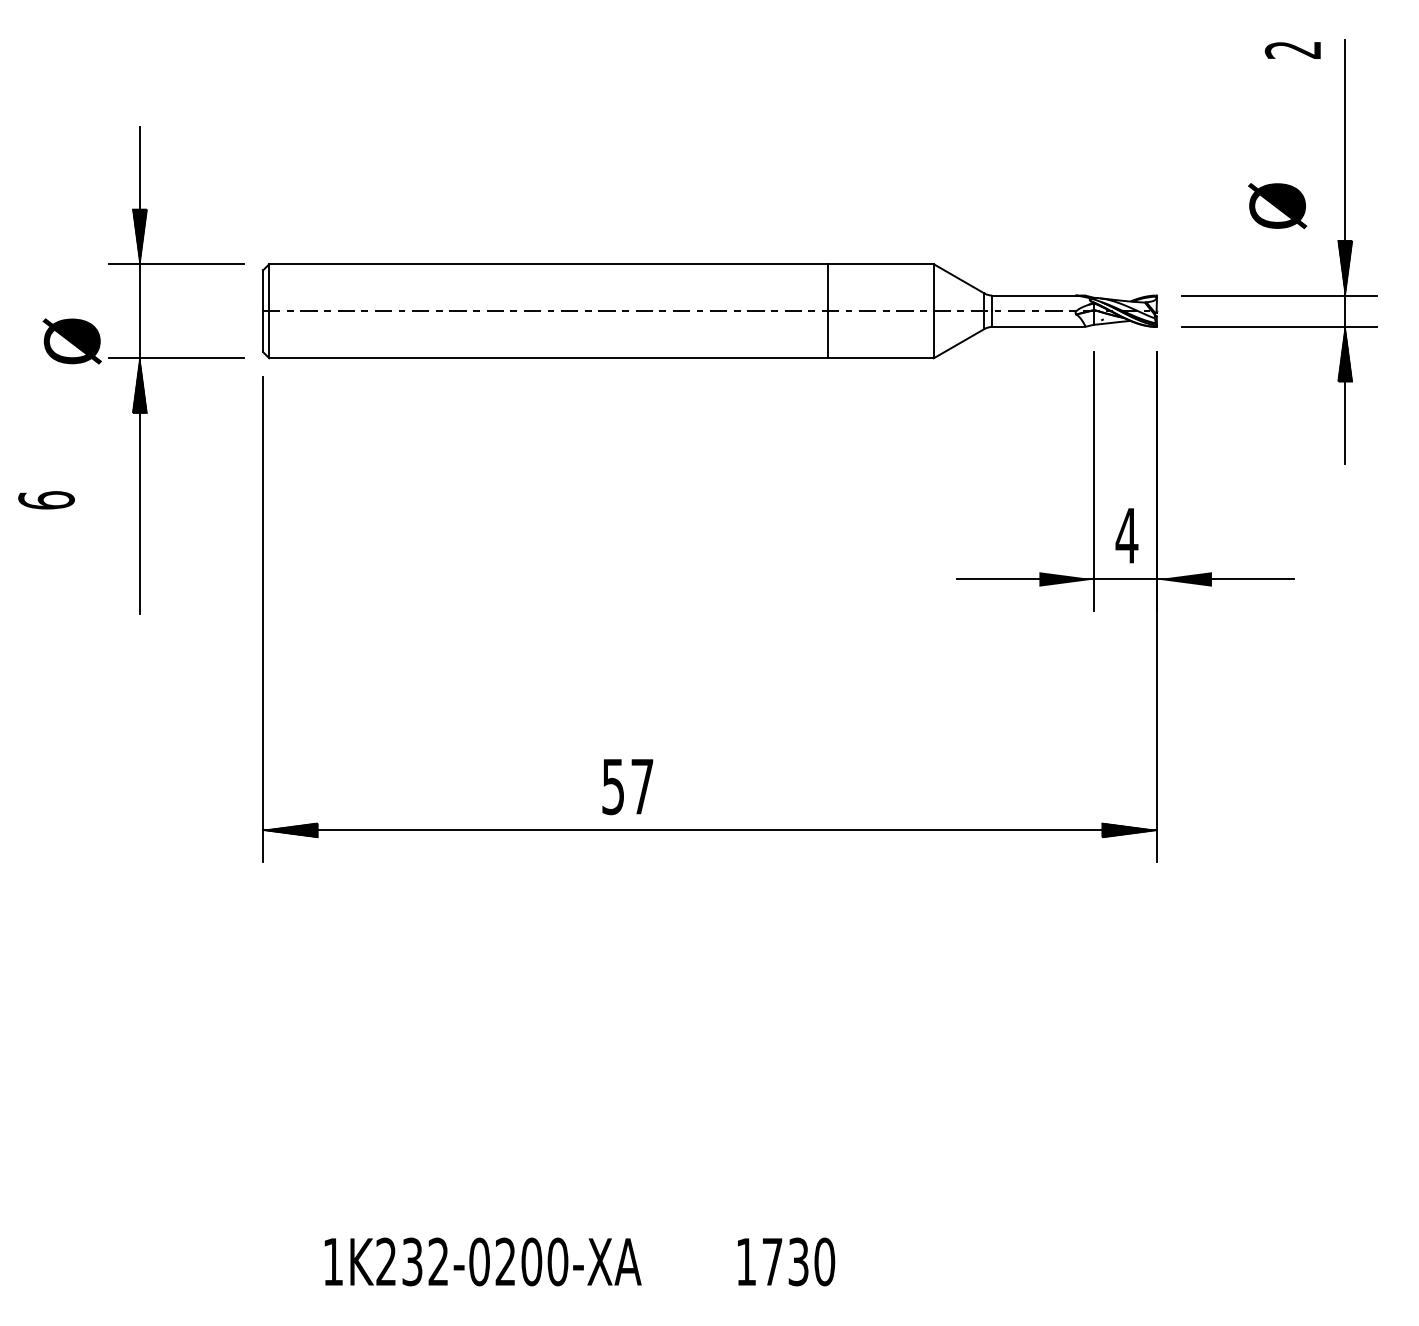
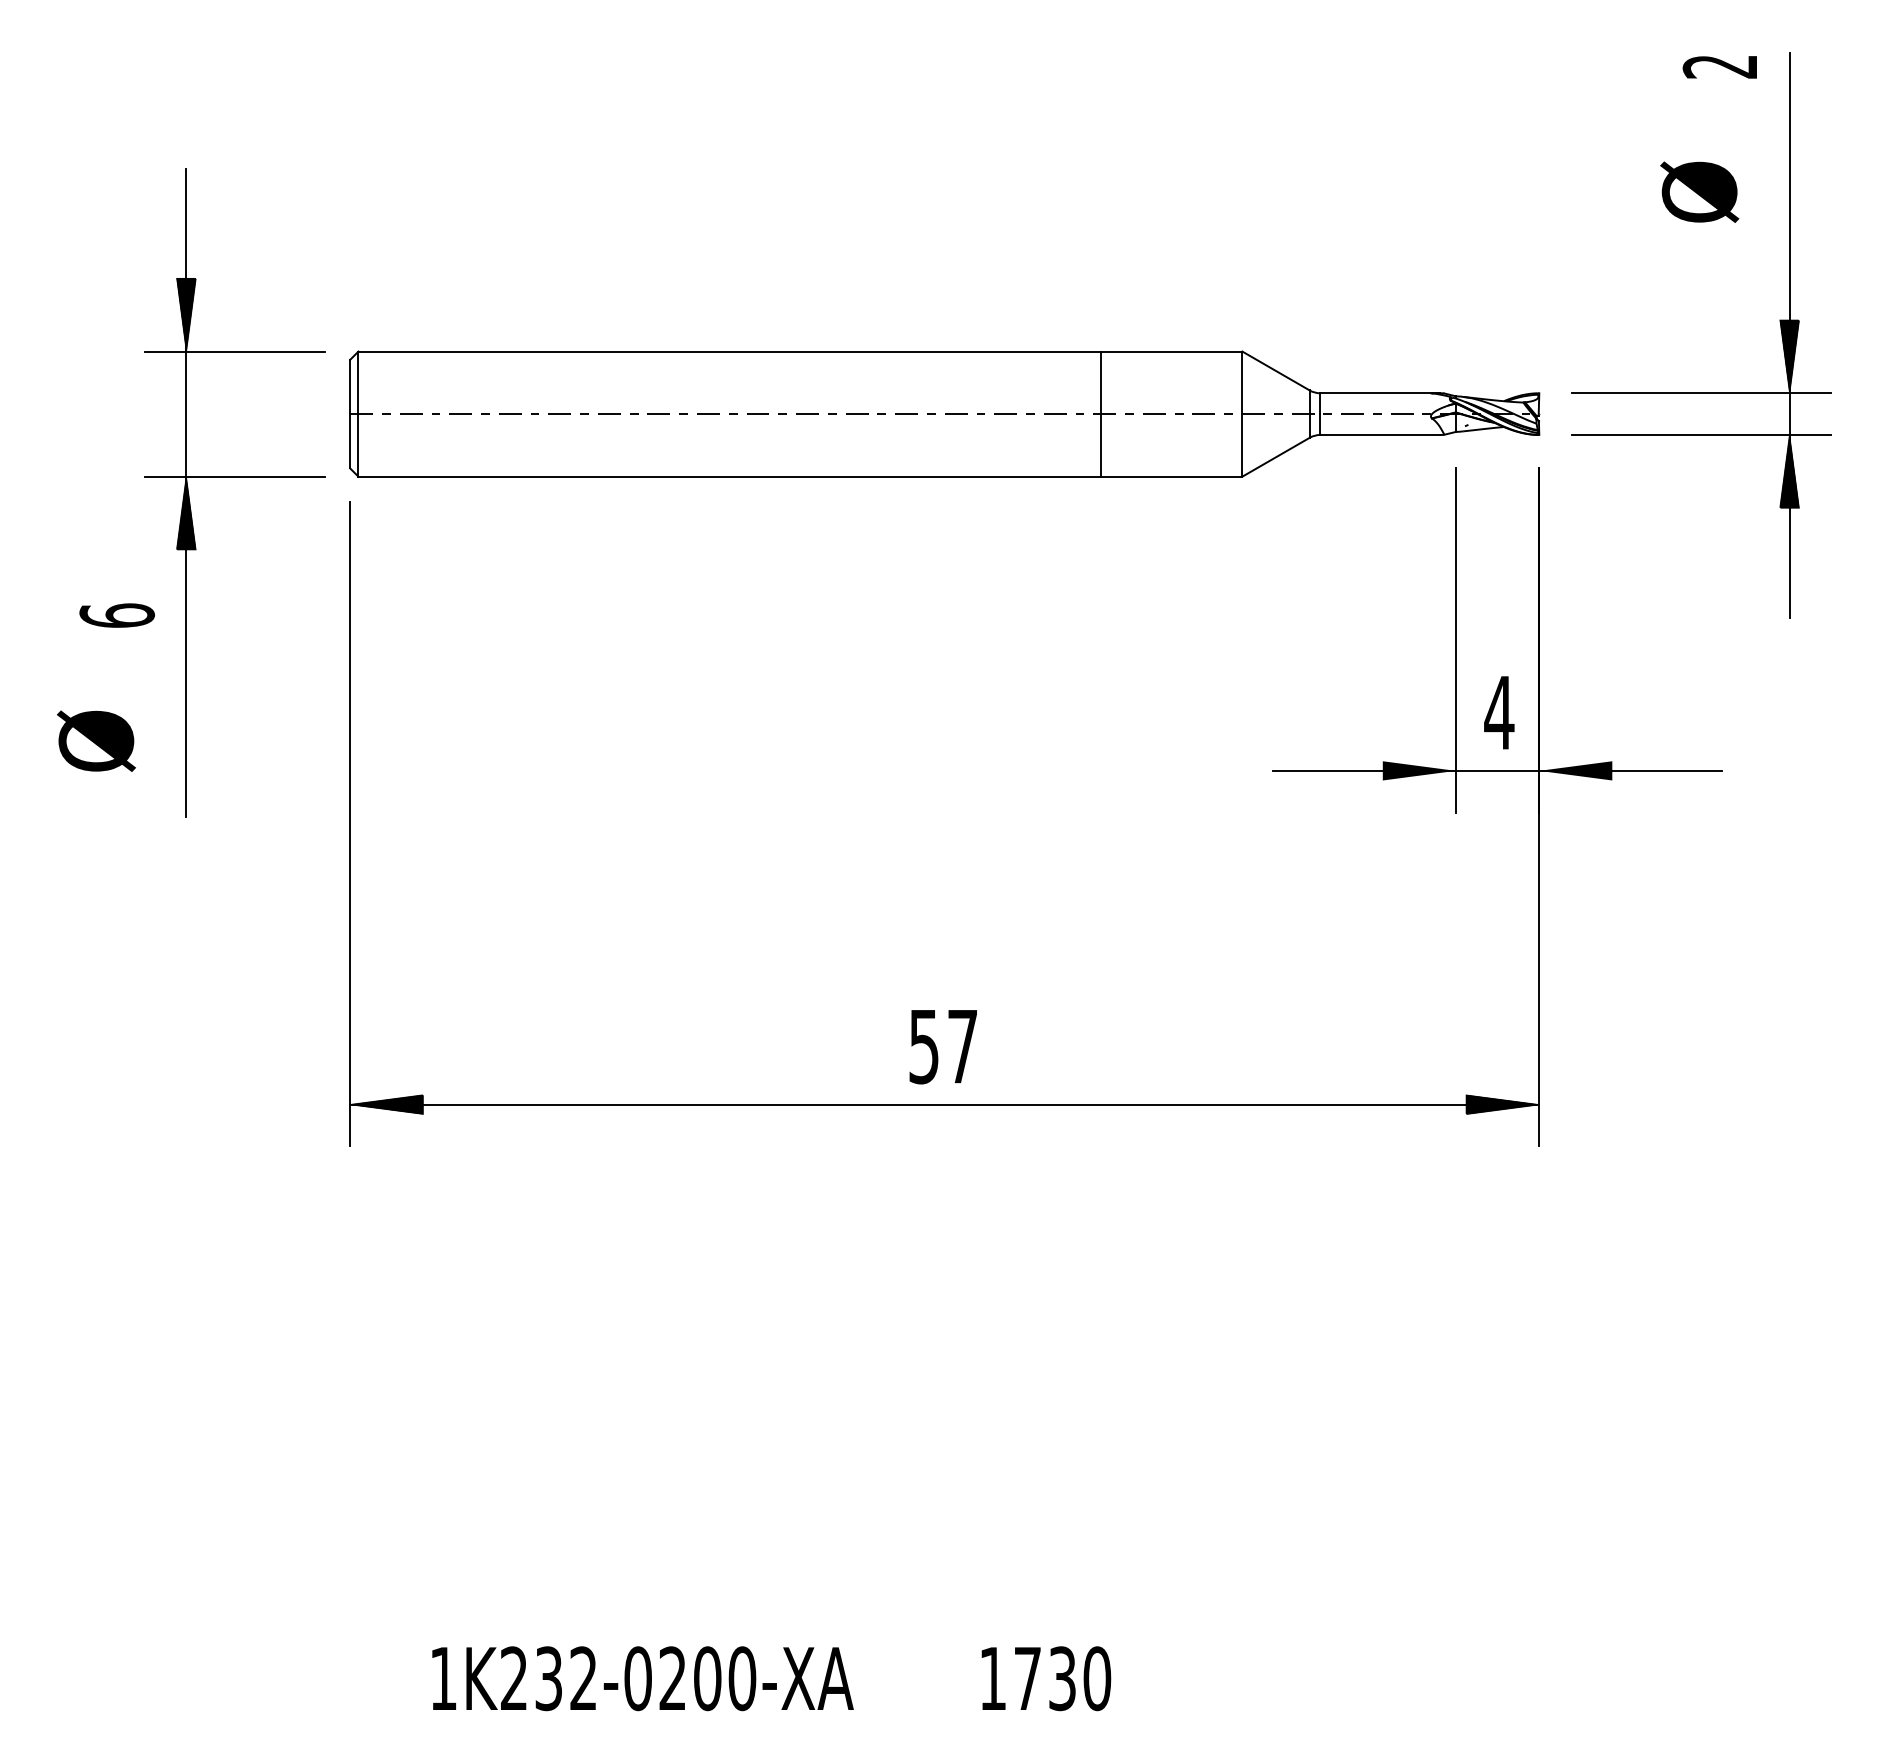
text: (1277, 205) -> (1699, 191), moved
text: (72, 340) -> (96, 740), moved
text: (46, 500) -> (116, 615), moved
text: (627, 787) -> (942, 1047), moved

